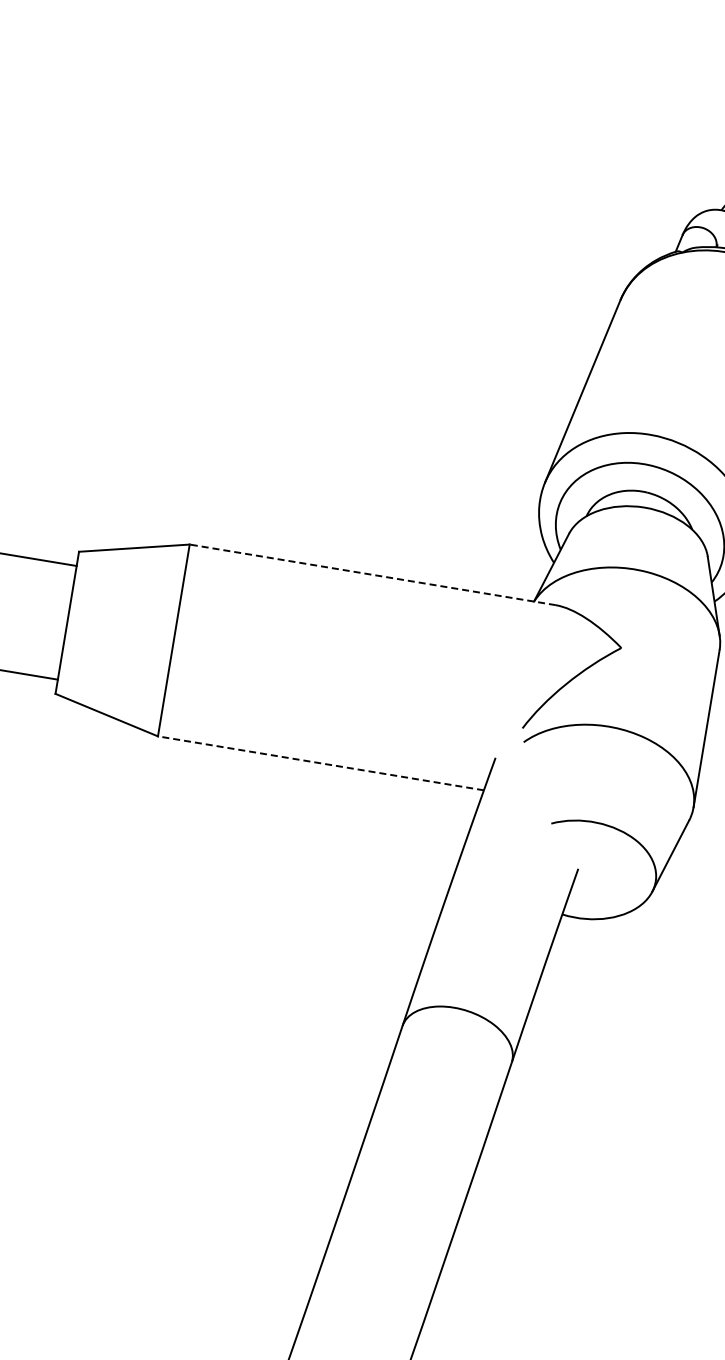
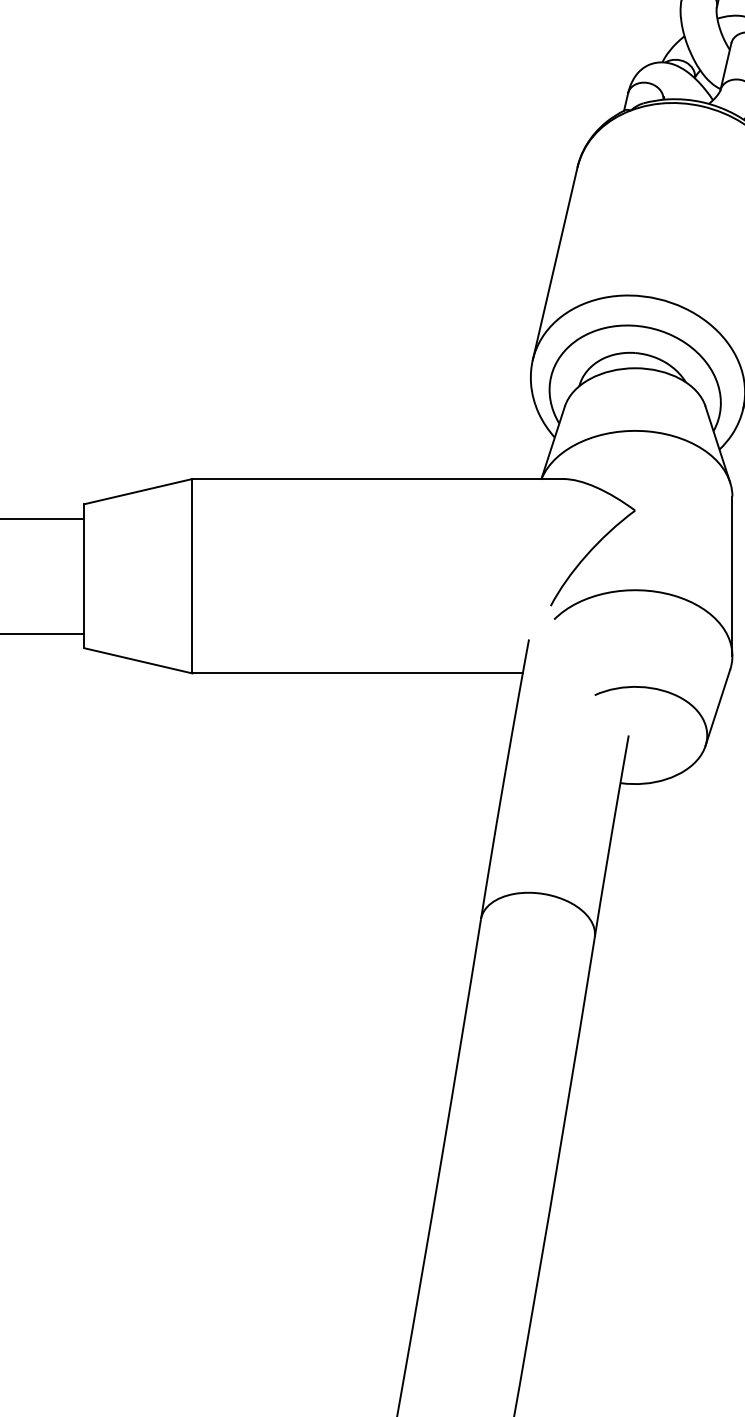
line: (372, 575) -> (377, 479), dashed -> solid
line: (320, 763) -> (357, 673), dashed -> solid

